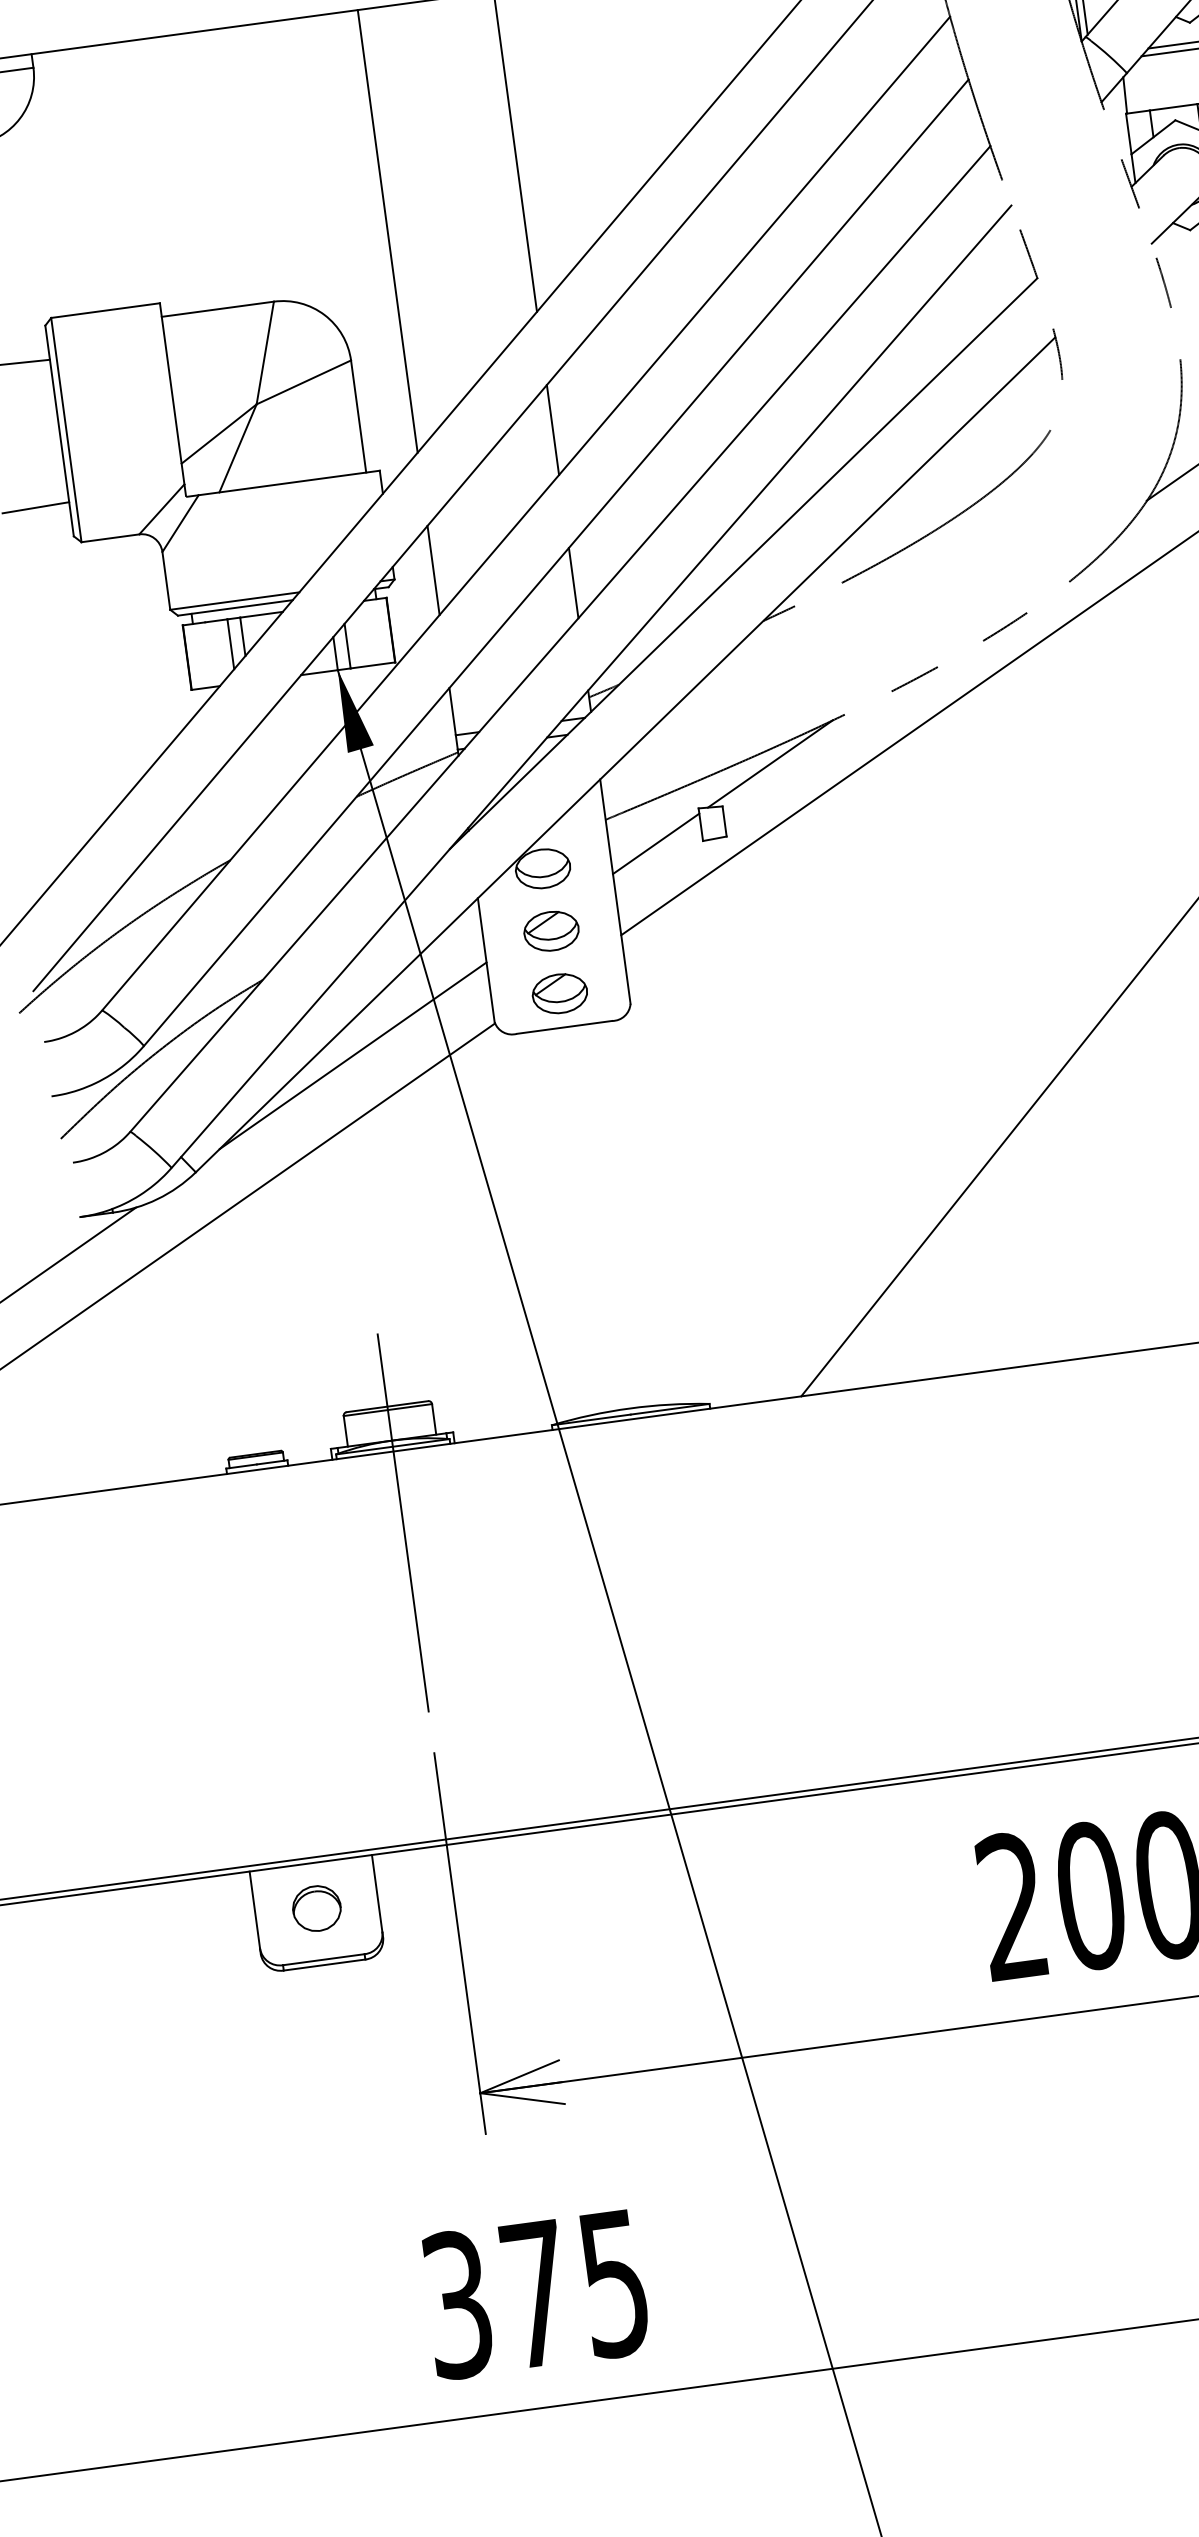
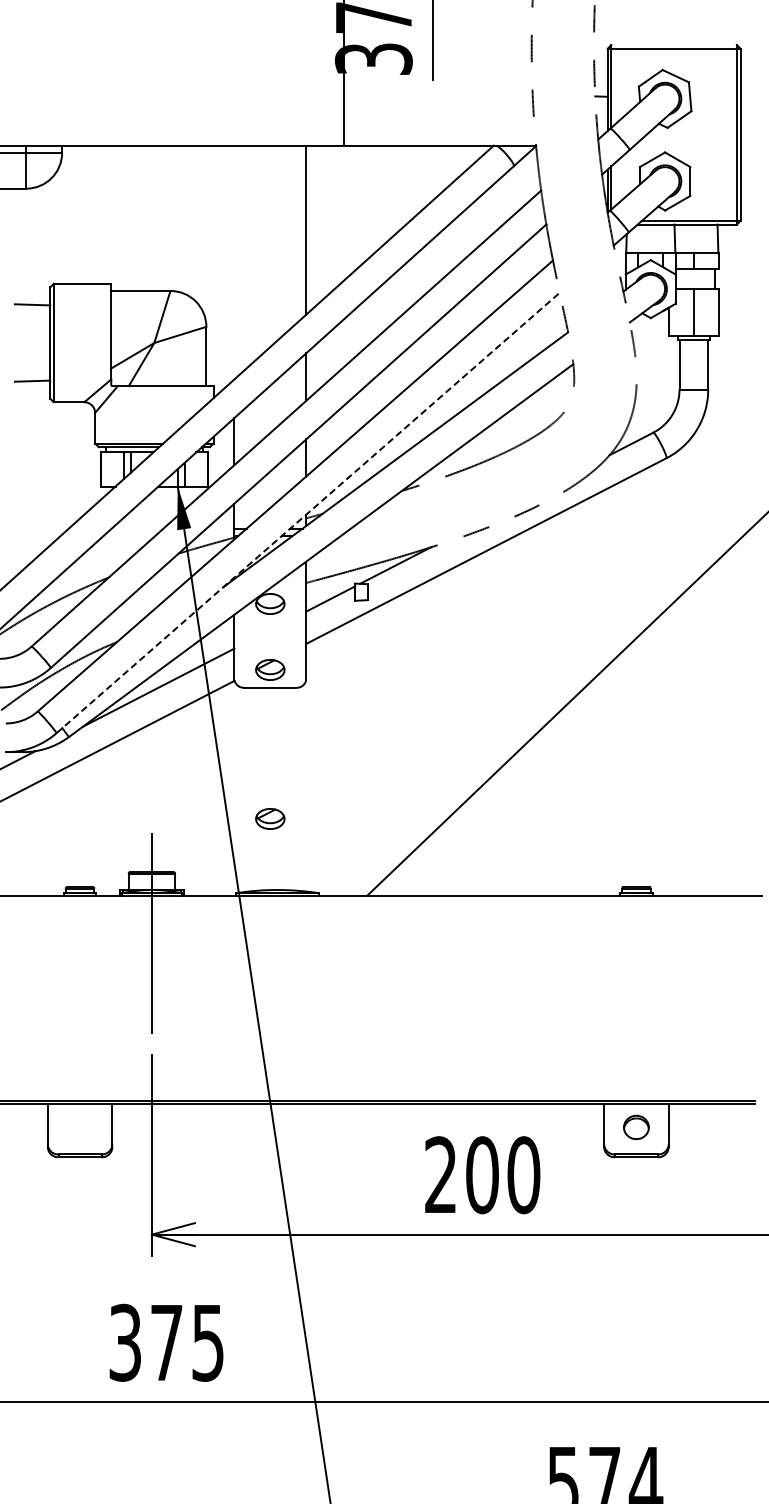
line: (387, 231) -> (234, 262), removed
line: (591, 685) -> (308, 512), solid -> dashed
part: (551, 930) -> (270, 818), moved
part: (315, 1908) -> (79, 1127), removed

